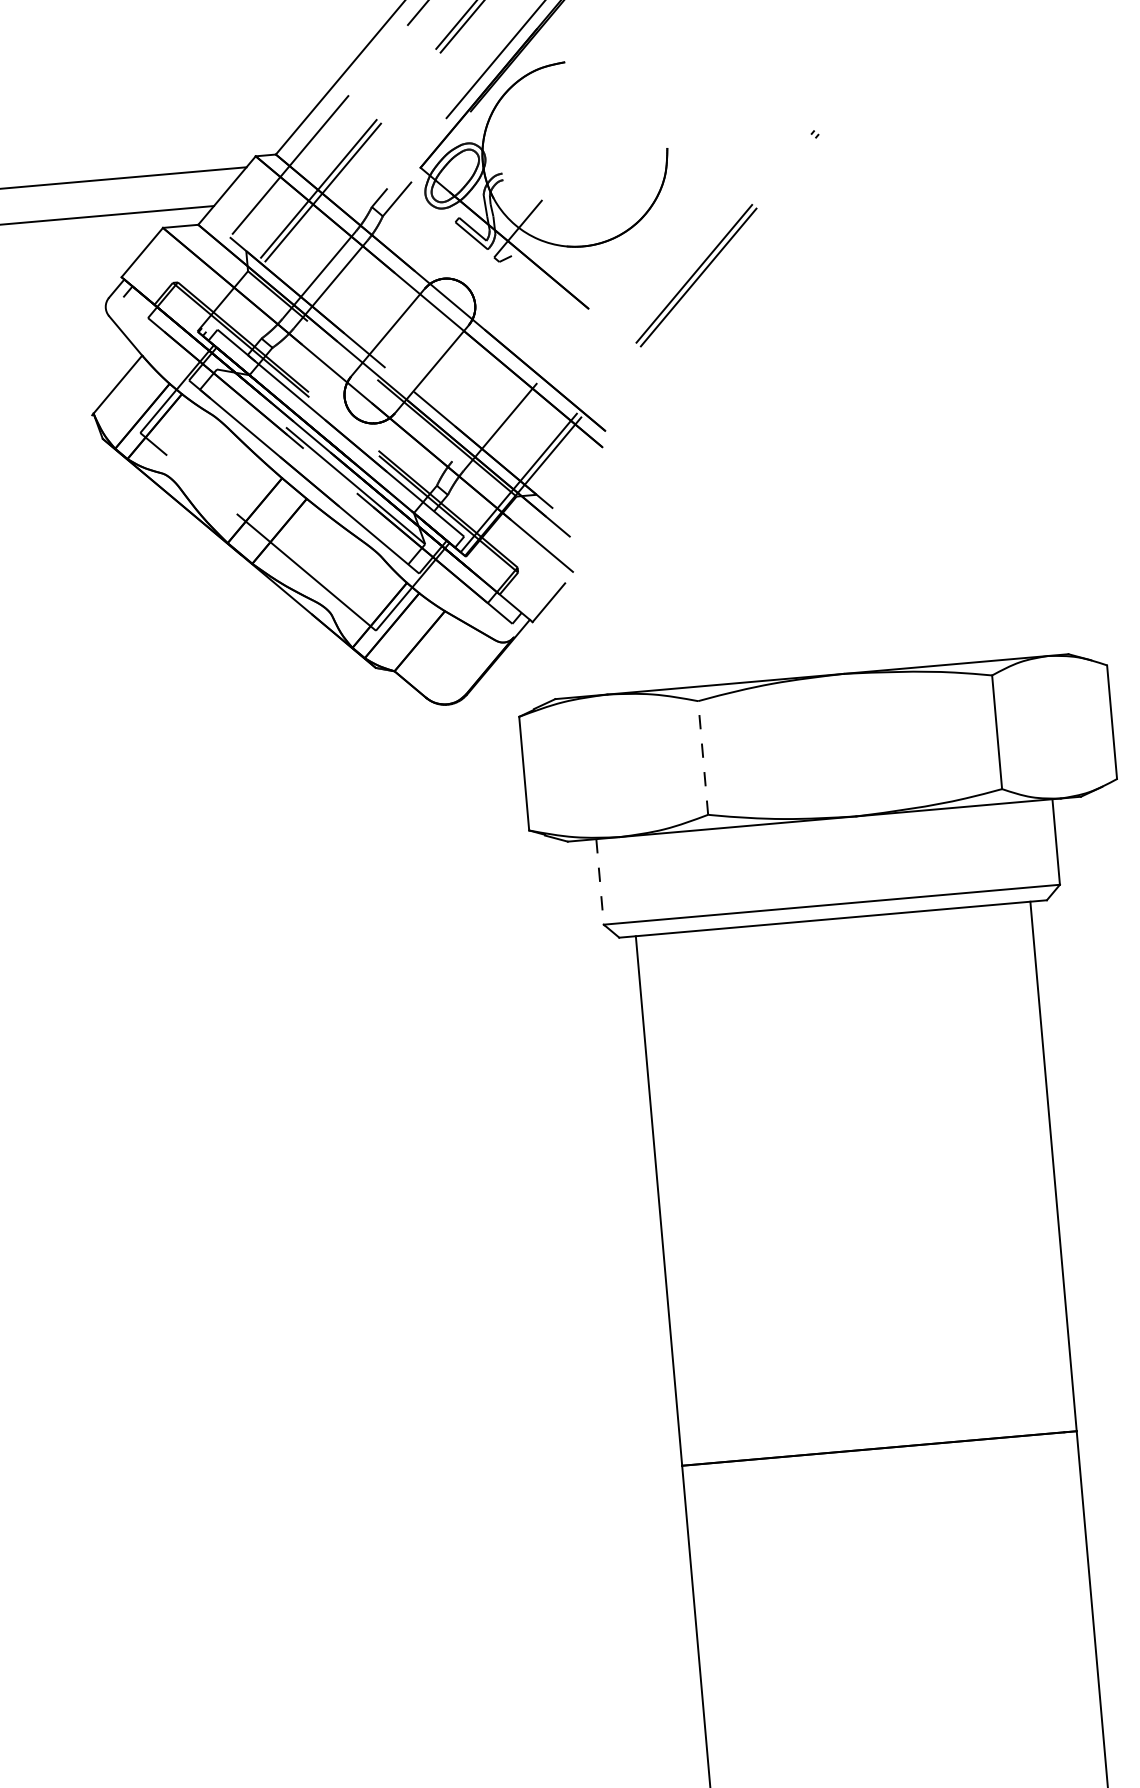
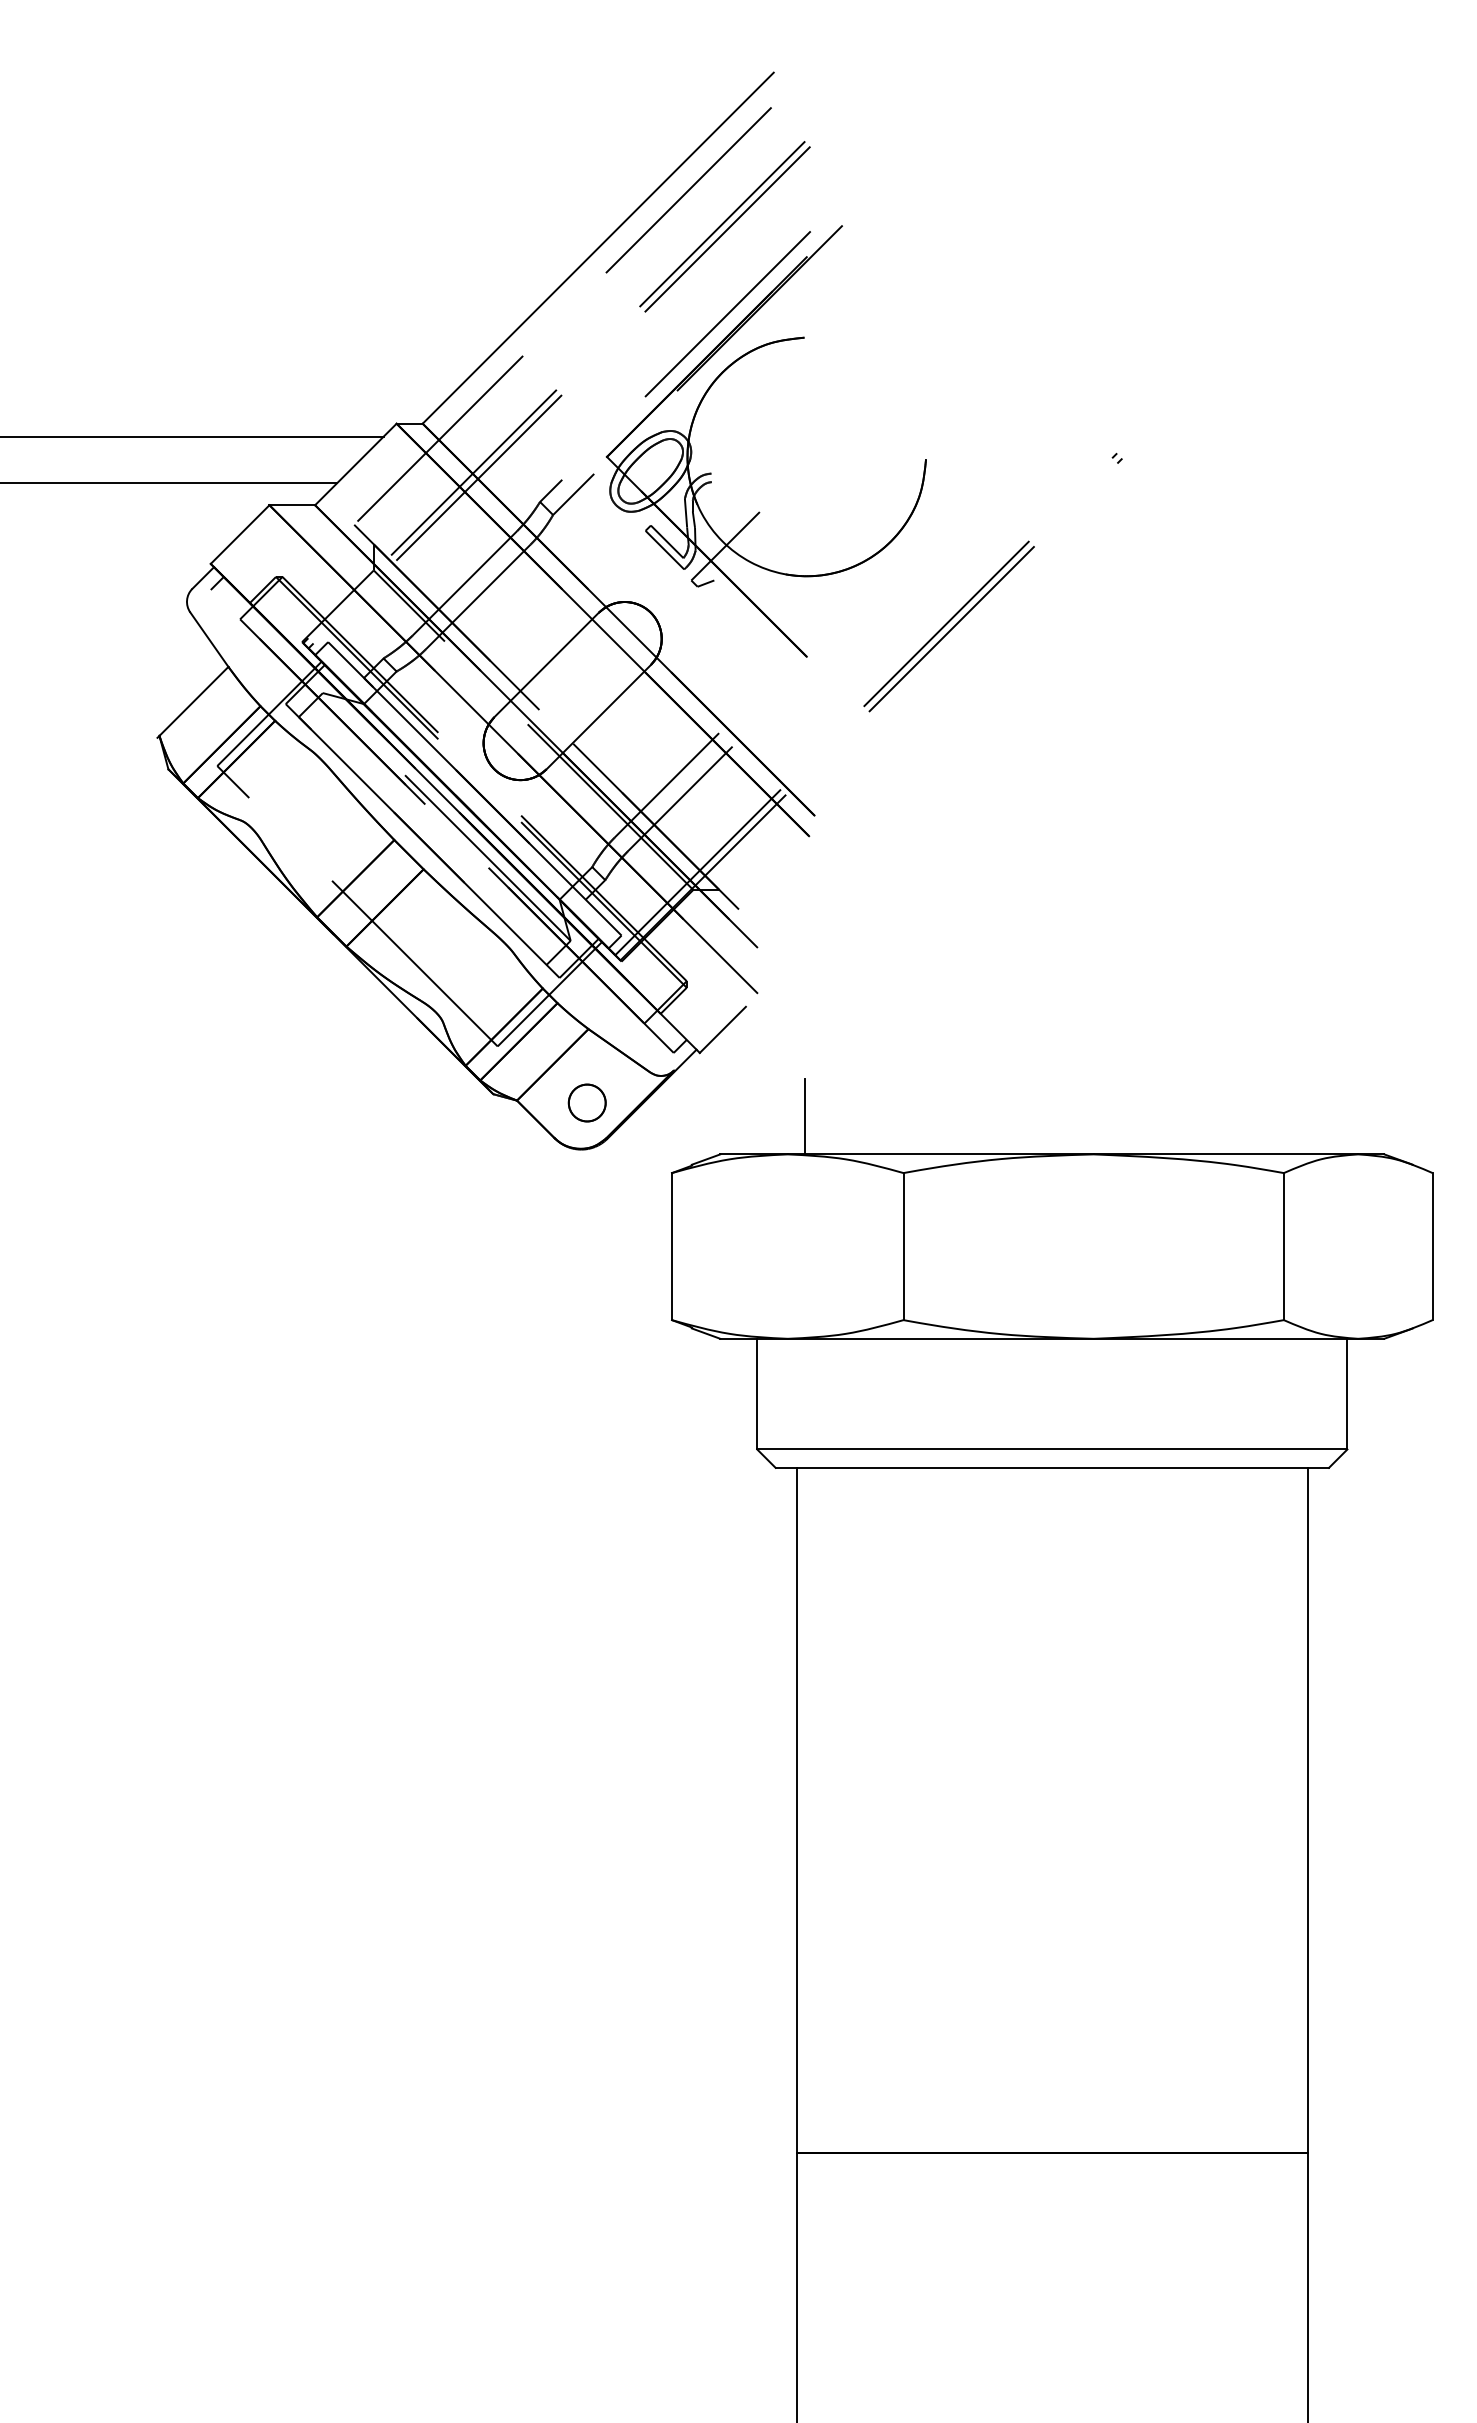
line: (488, 417) -> (666, 785), added
line: (618, 664) -> (805, 1116), added
part: (448, 668) -> (586, 1102), added
line: (703, 757) -> (903, 1246), dashed -> solid
line: (600, 882) -> (757, 1394), dashed -> solid

